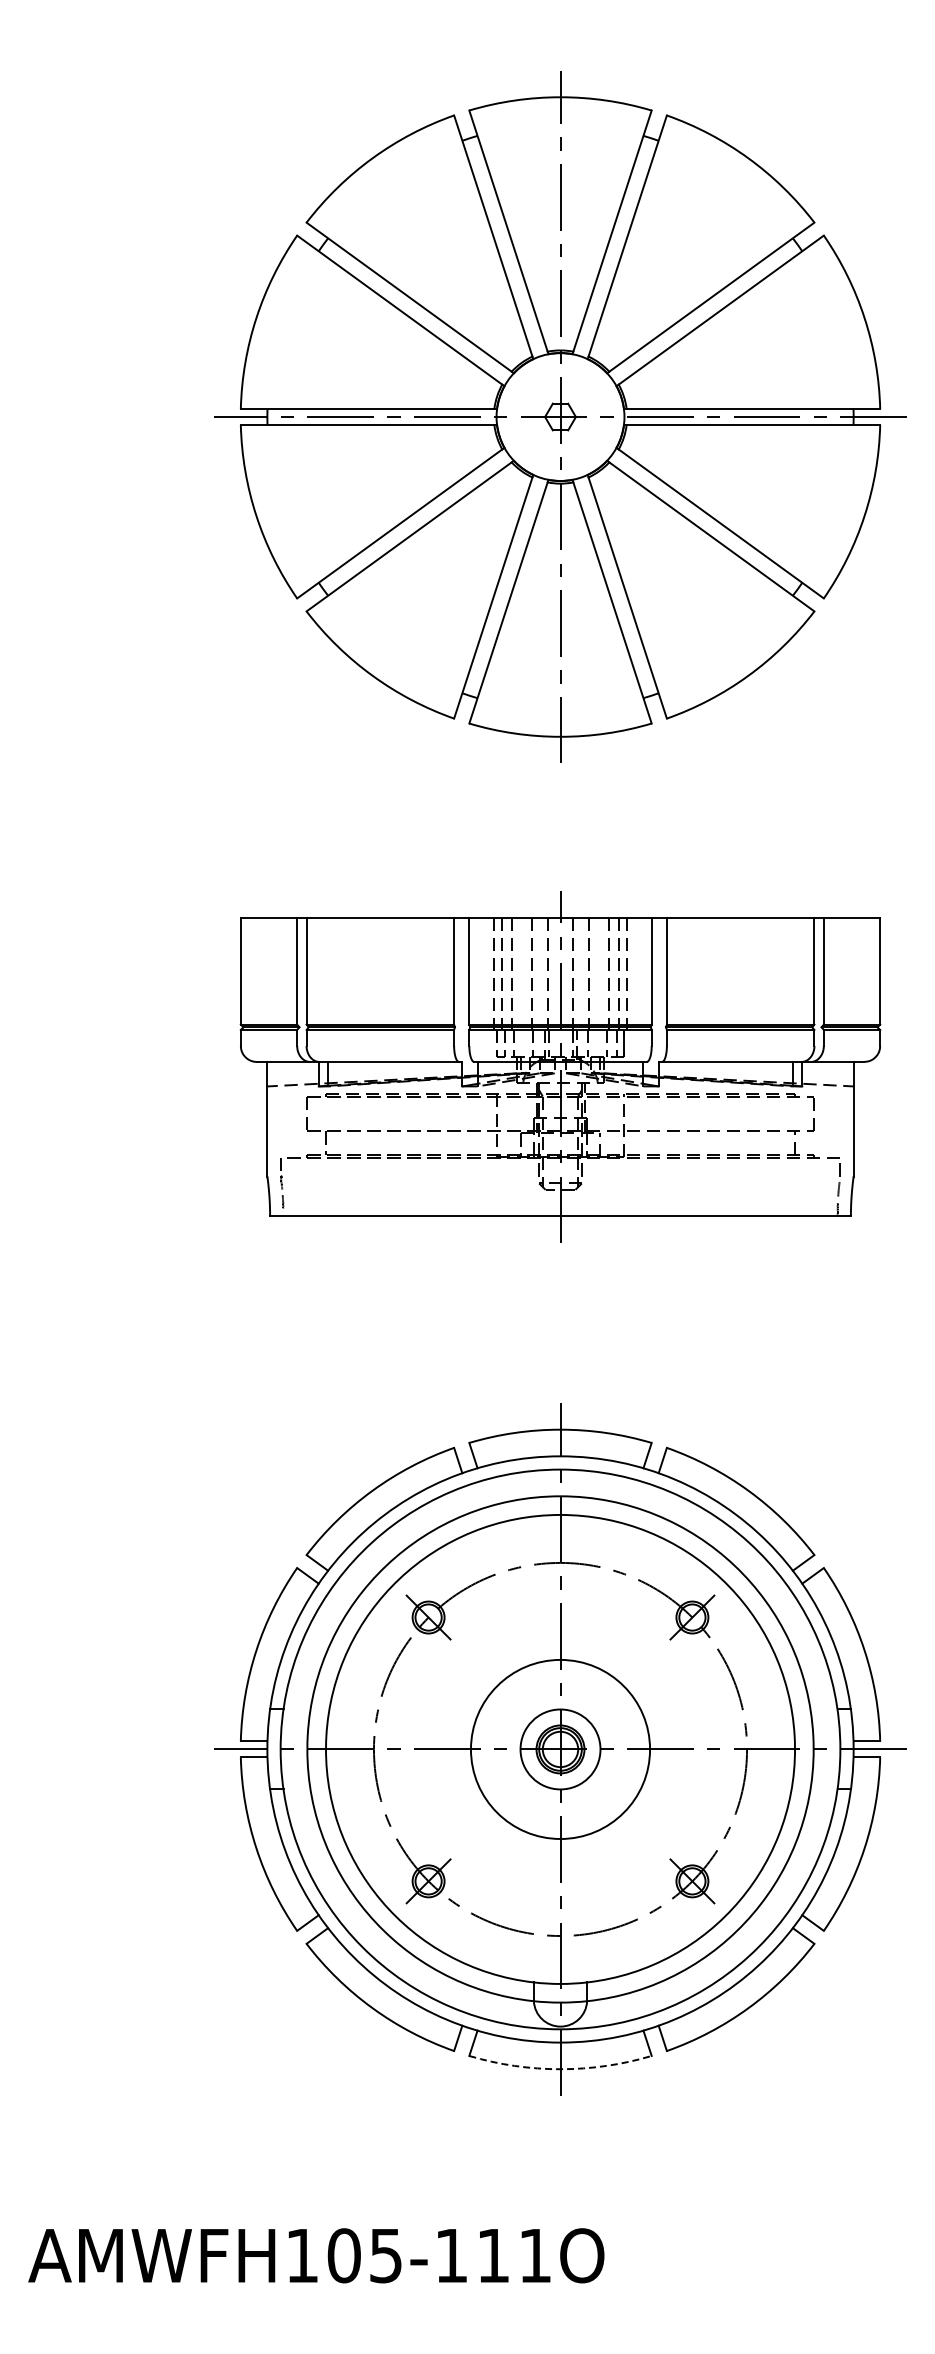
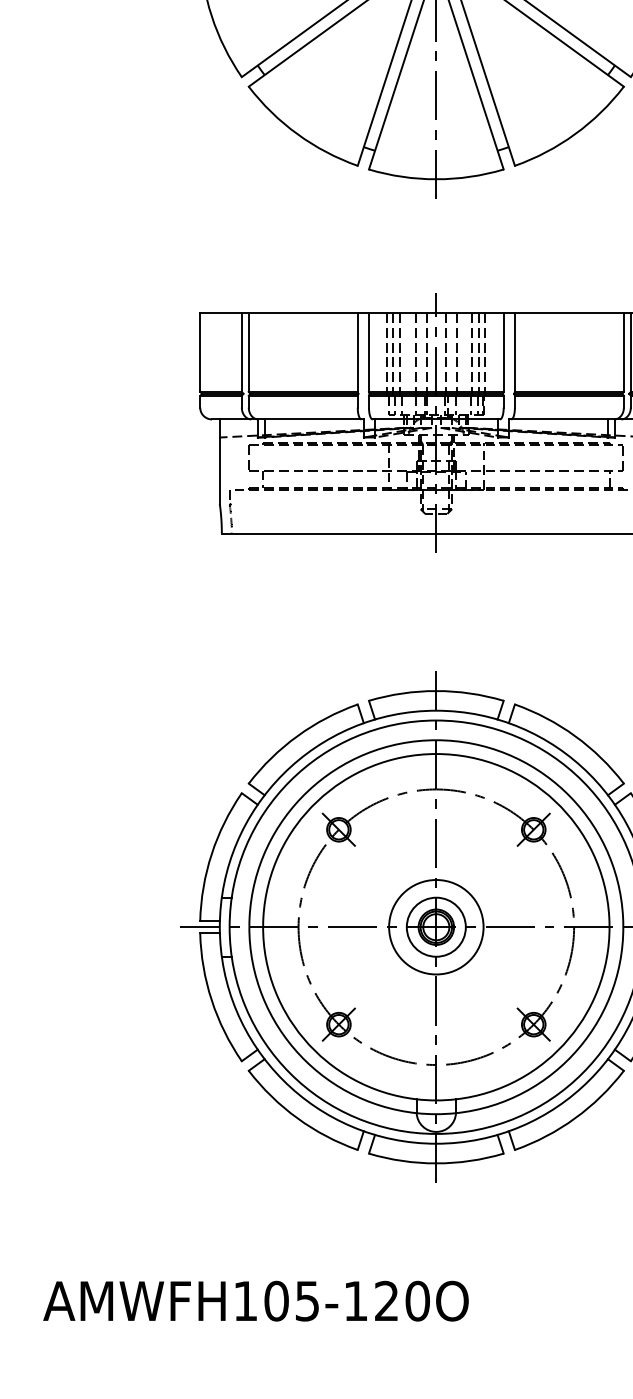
circle: (560, 1749) -> (436, 927), size x0.71
arc: (560, 2069) -> (436, 1163), dashed -> solid
text: (514, 2255) -> (402, 1300), AMWFH105-111O -> AMWFH105-120O

